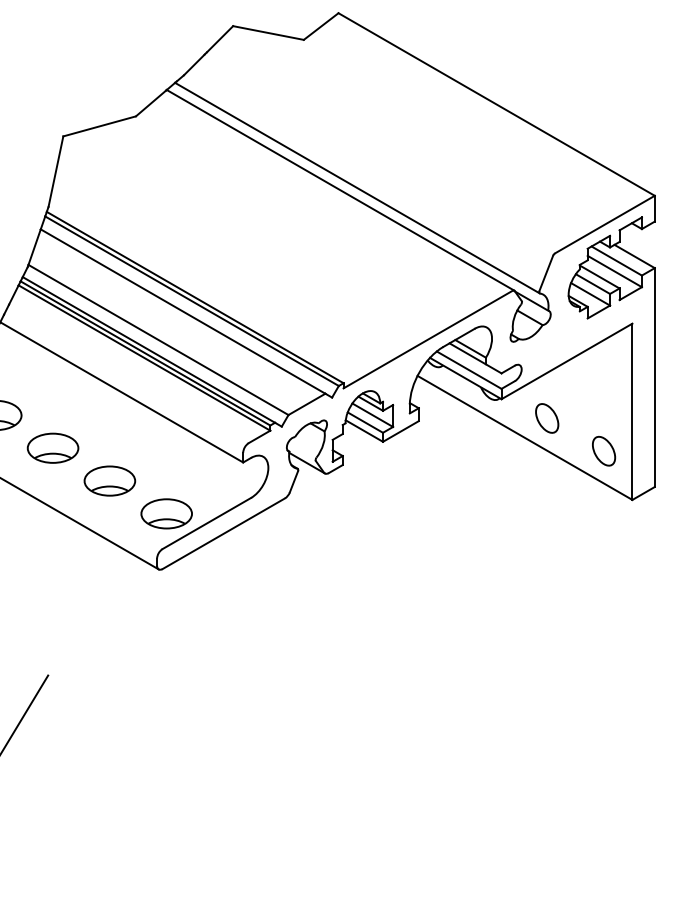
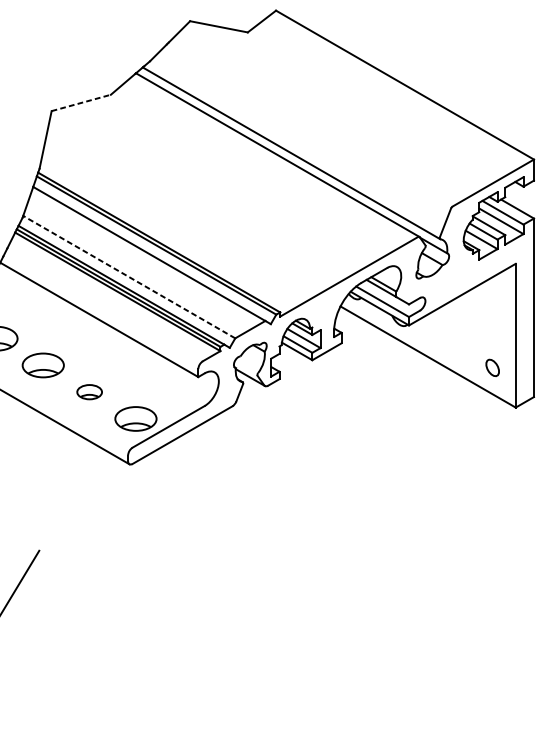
line: (99, 126) -> (81, 103), solid -> dashed
line: (158, 339) -> (129, 276), solid -> dashed
part: (547, 418) -> (446, 341), removed
part: (604, 451) -> (492, 368), size x0.7
part: (109, 480) -> (89, 391), size x0.6

